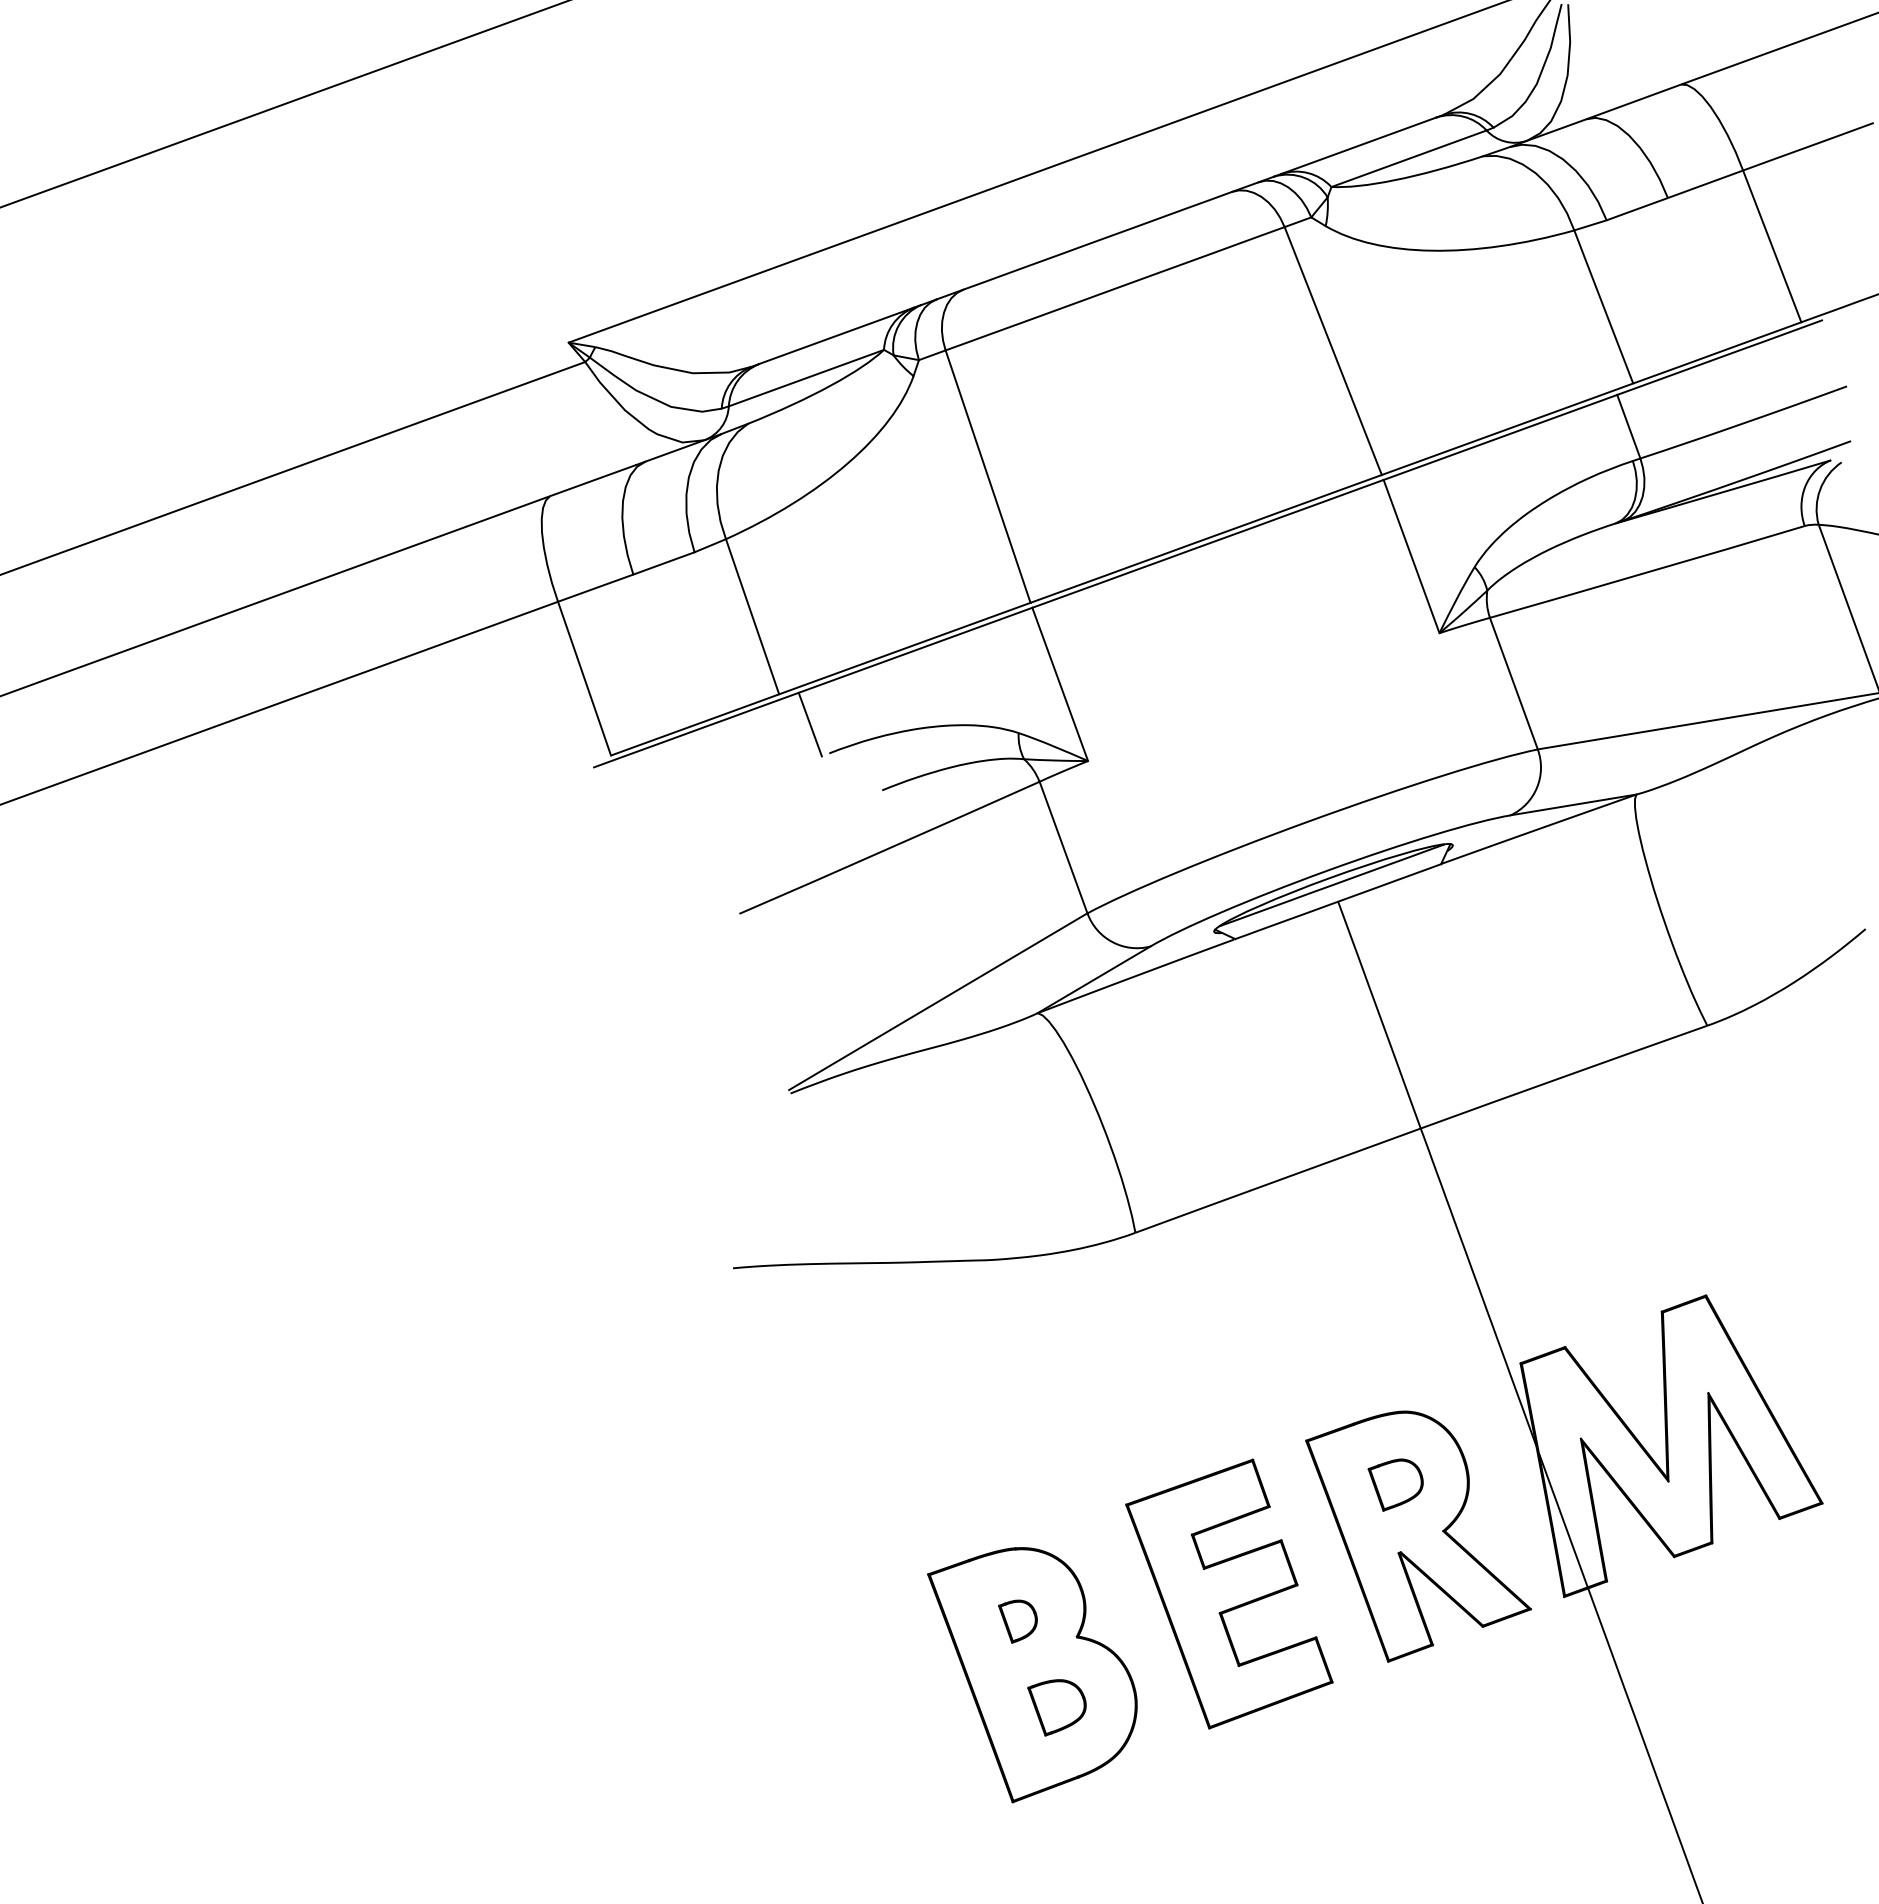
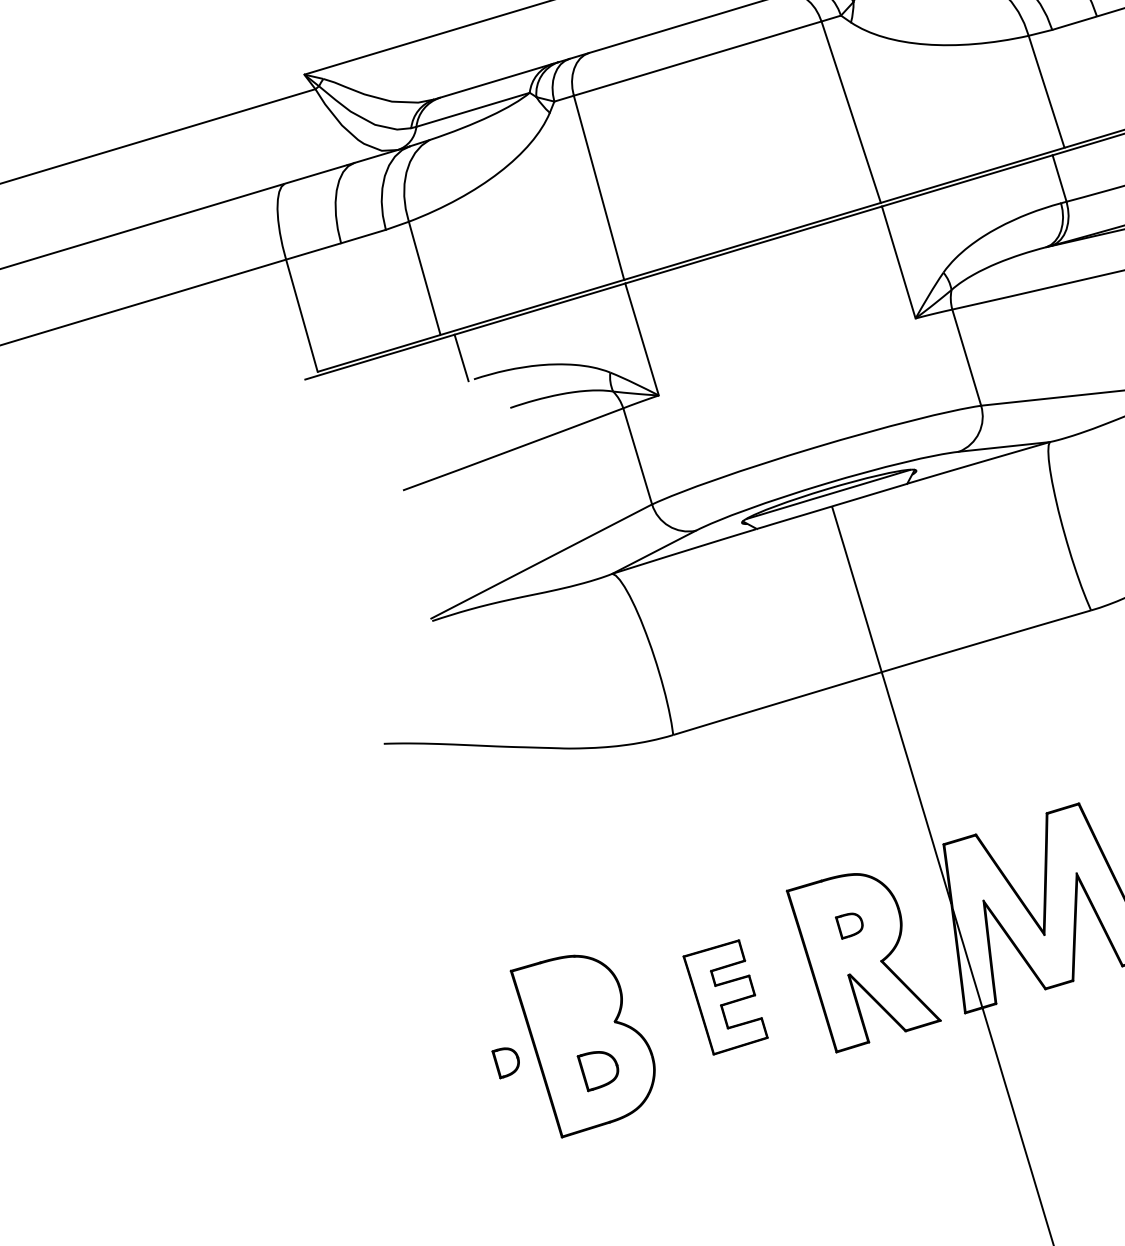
part: (1395, 1484) -> (848, 925), size x0.7
part: (1229, 1593) -> (725, 997), size x0.6
part: (1017, 1621) -> (505, 1063), moved

